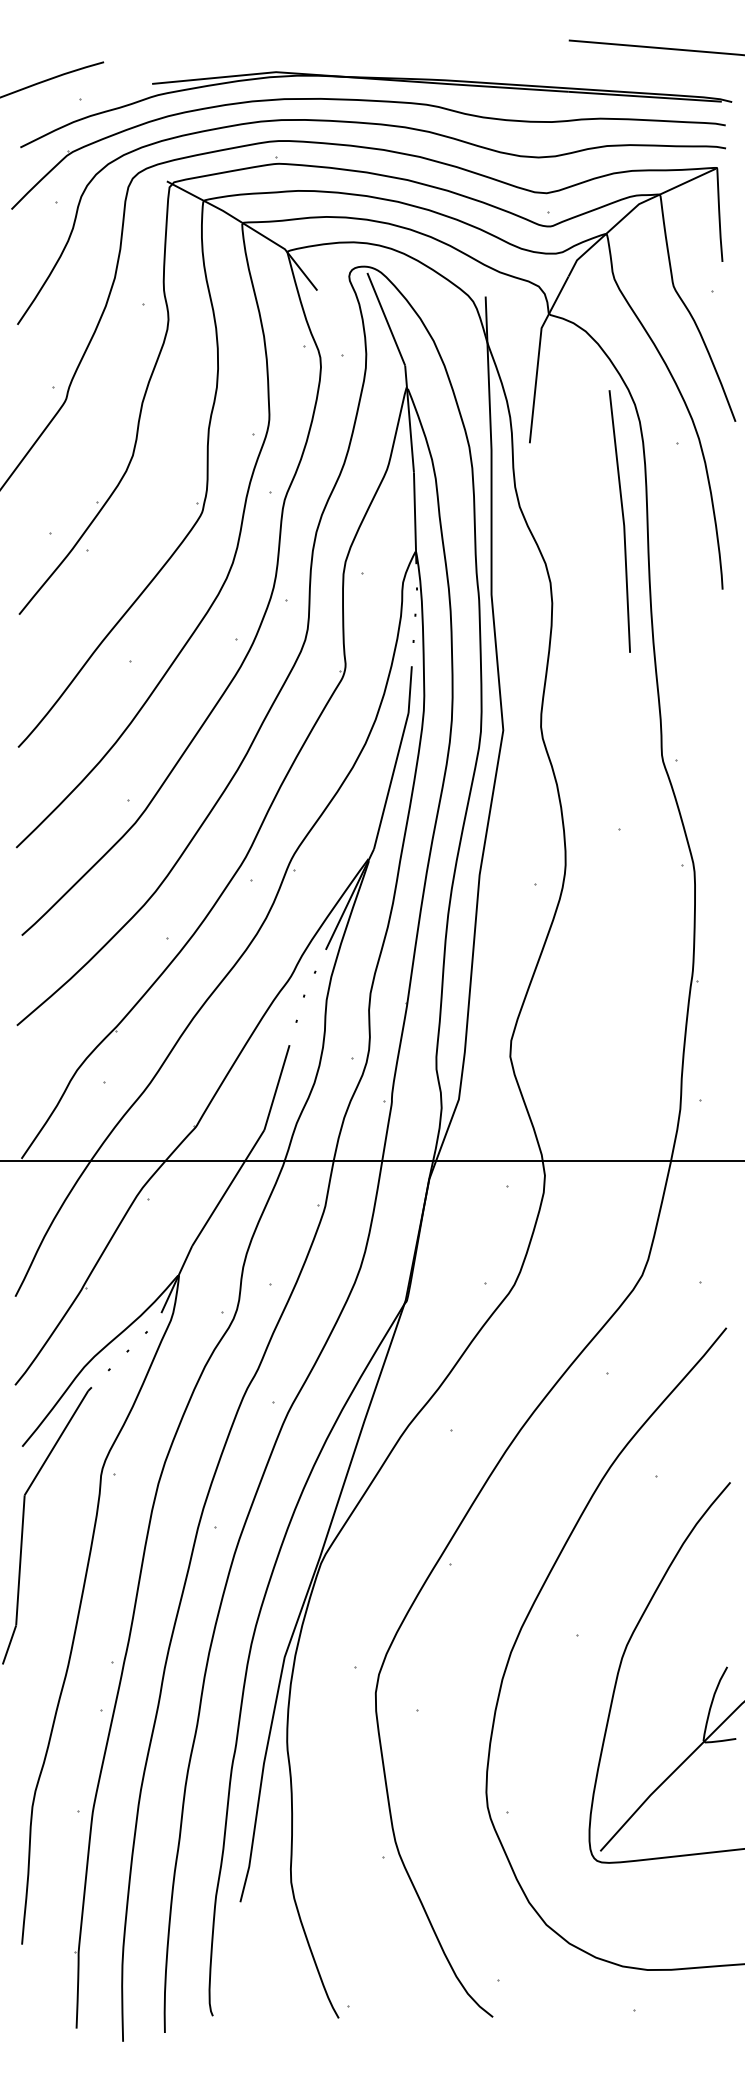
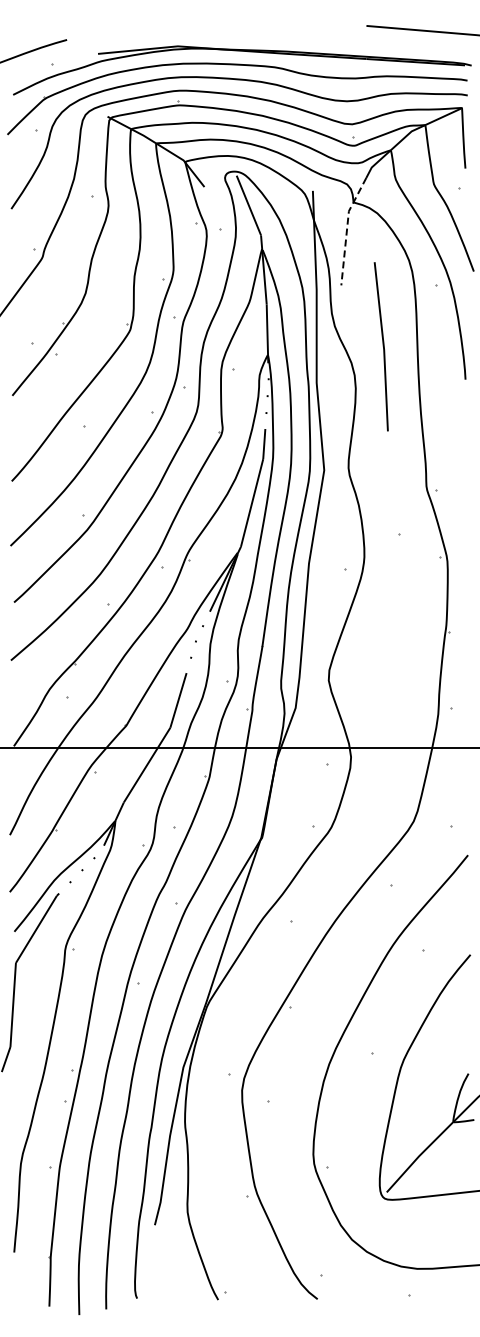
line: (539, 356) -> (347, 229), solid -> dashed
line: (621, 521) -> (382, 346), moved

